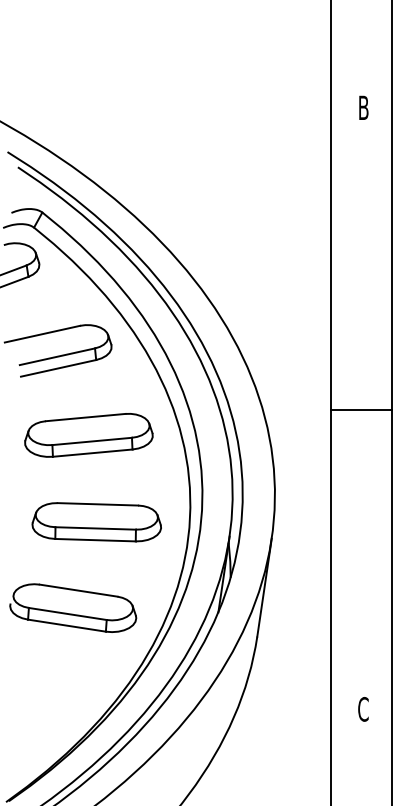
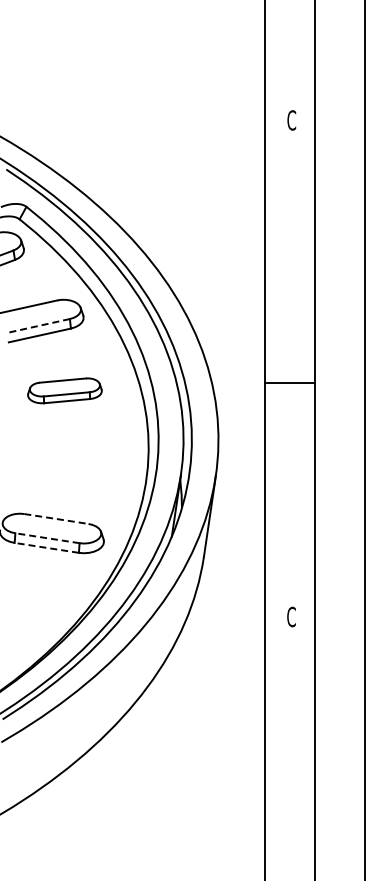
text: (363, 107) -> (291, 120), B -> C
line: (56, 356) -> (38, 325), solid -> dashed
line: (360, 409) -> (289, 382), moved
part: (88, 435) -> (64, 390), size x0.7
part: (96, 522) -> (71, 462), removed
line: (78, 591) -> (56, 519), solid -> dashed
line: (67, 614) -> (47, 538), solid -> dashed
line: (66, 625) -> (46, 547), solid -> dashed

